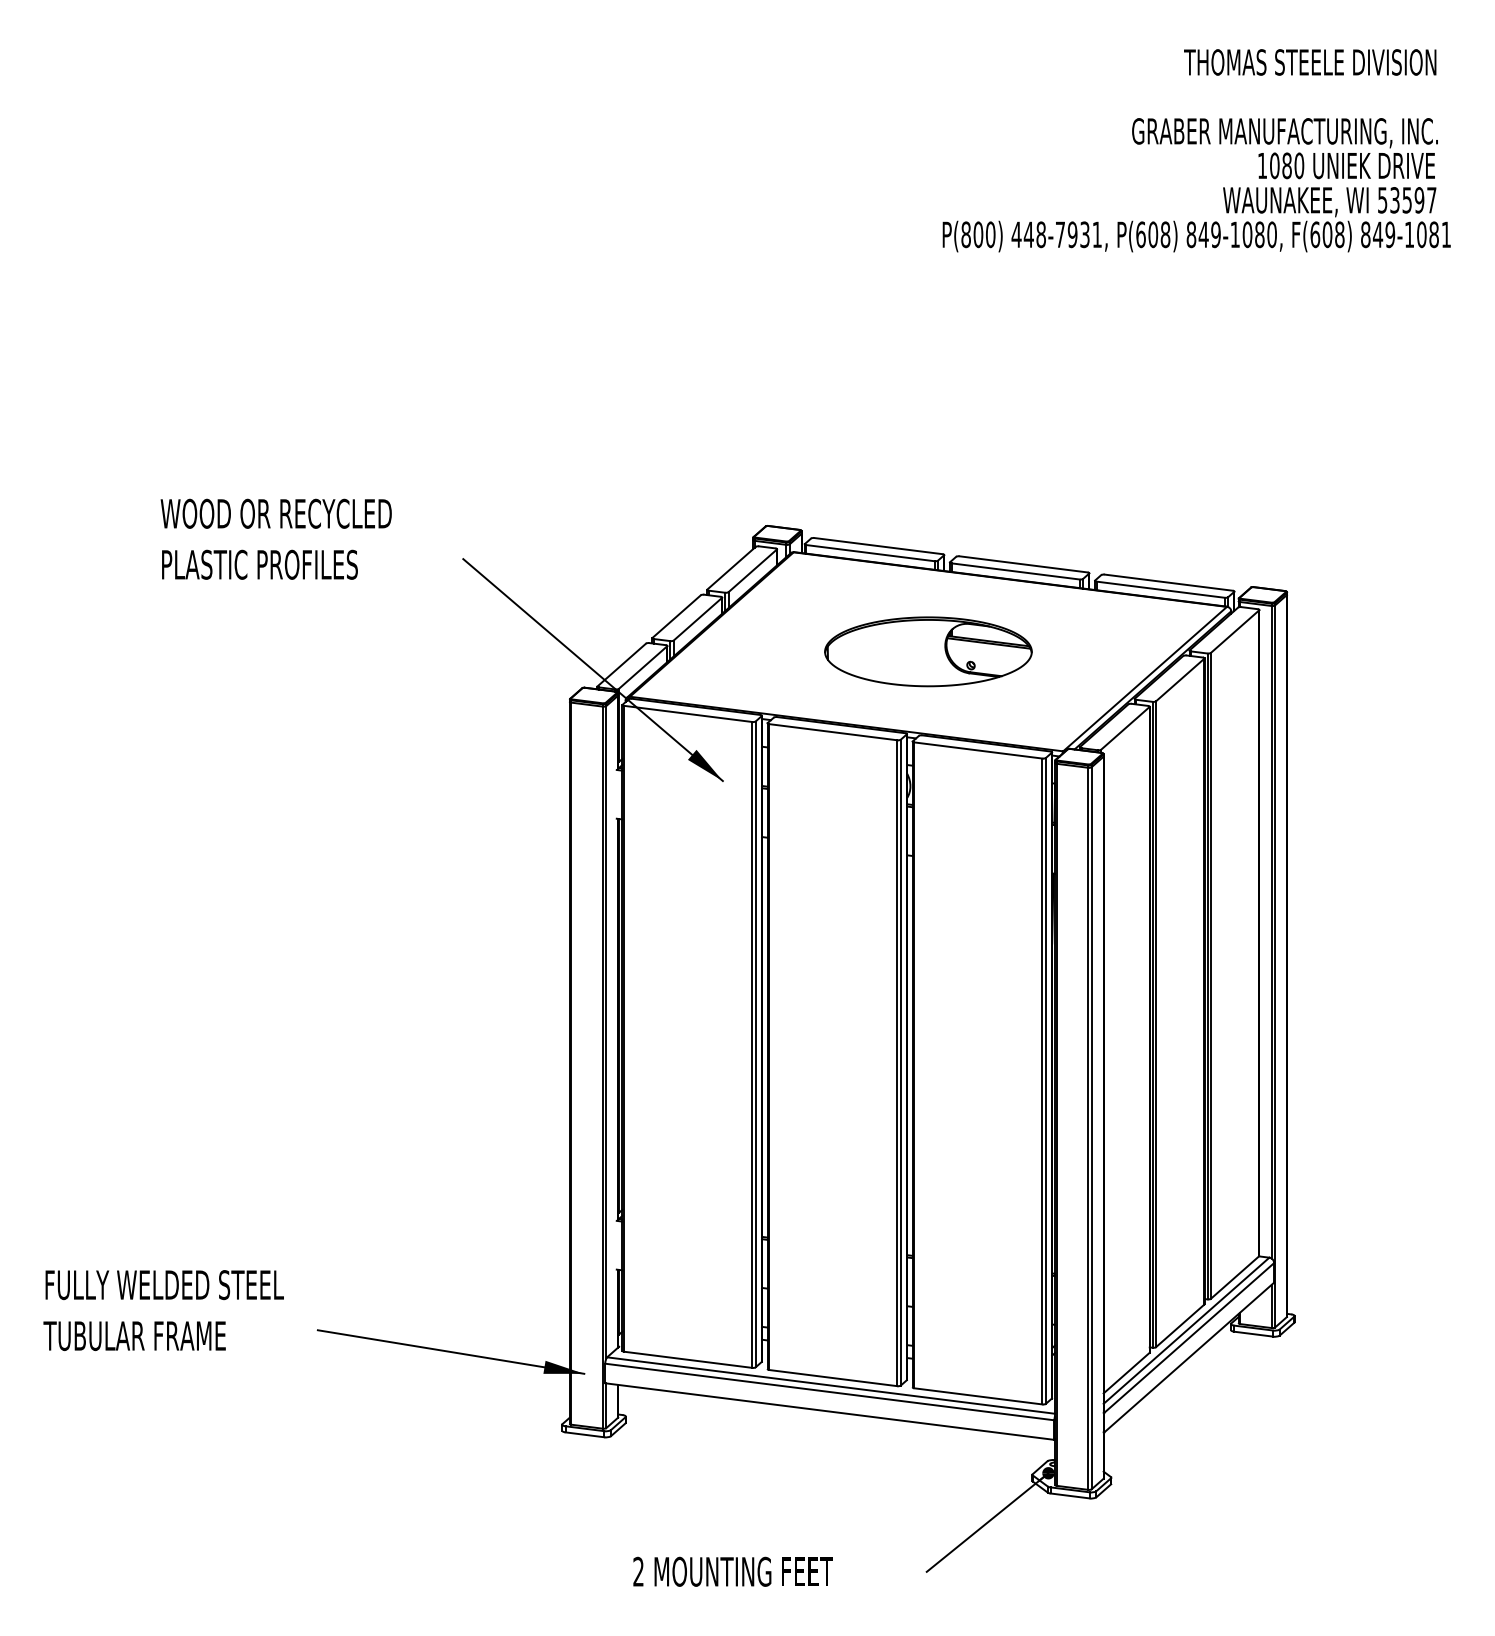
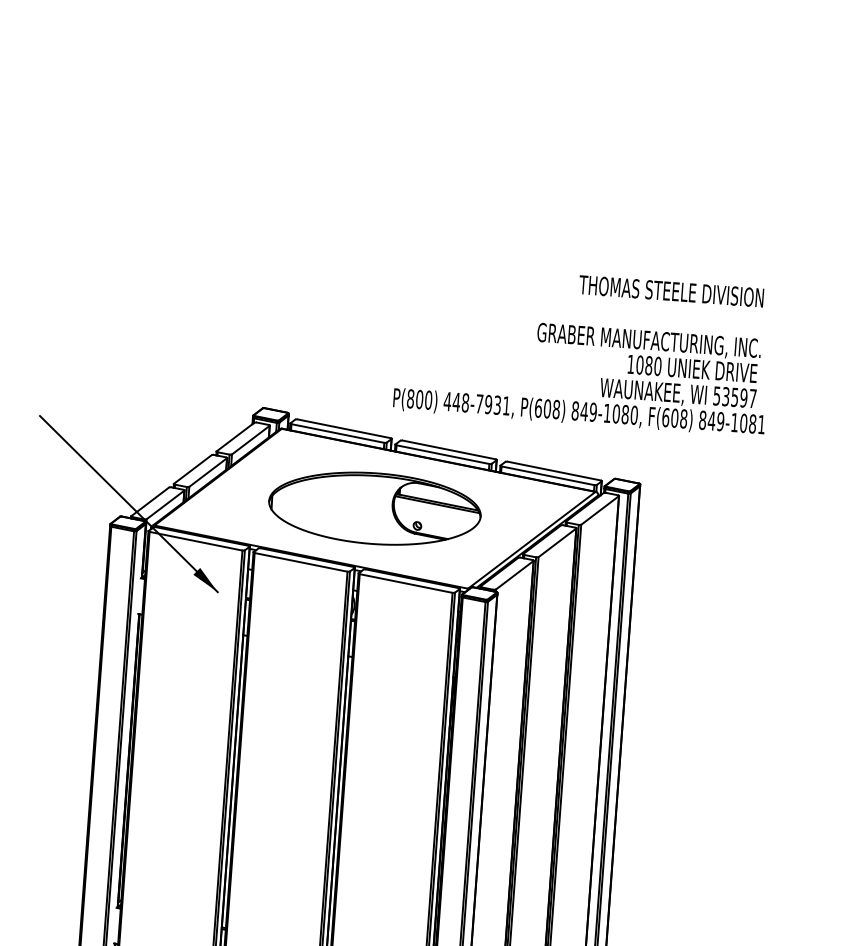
text: (1196, 150) -> (583, 349), moved
part: (928, 651) -> (375, 508), size x1.4

